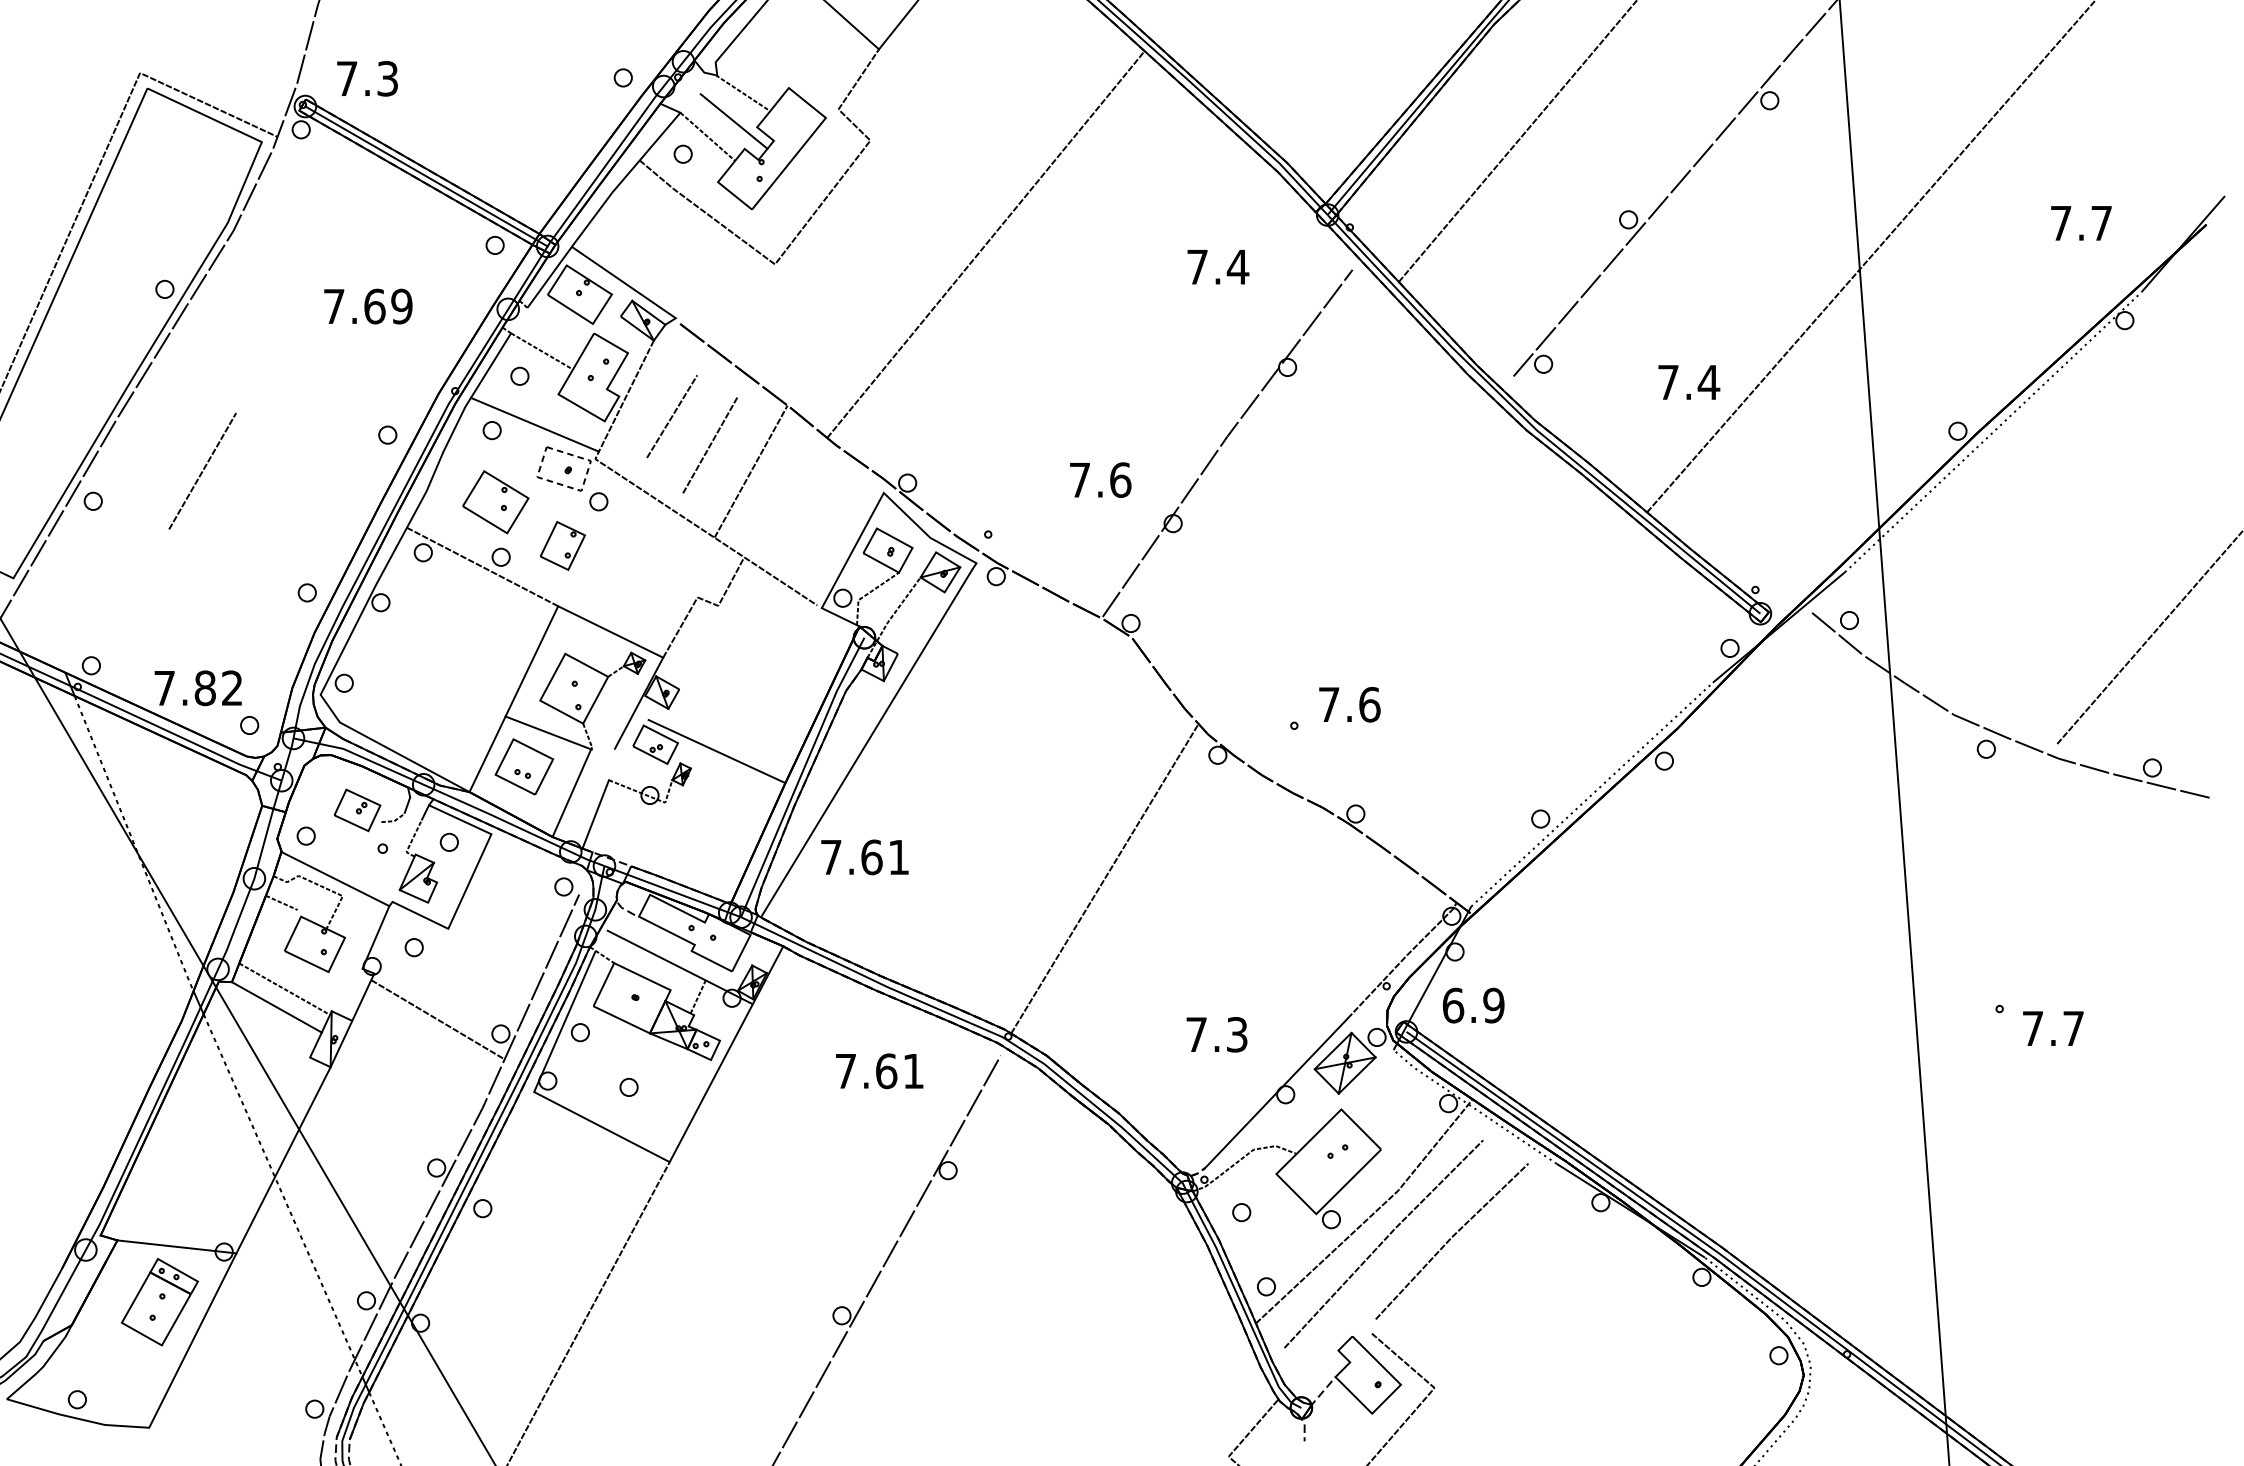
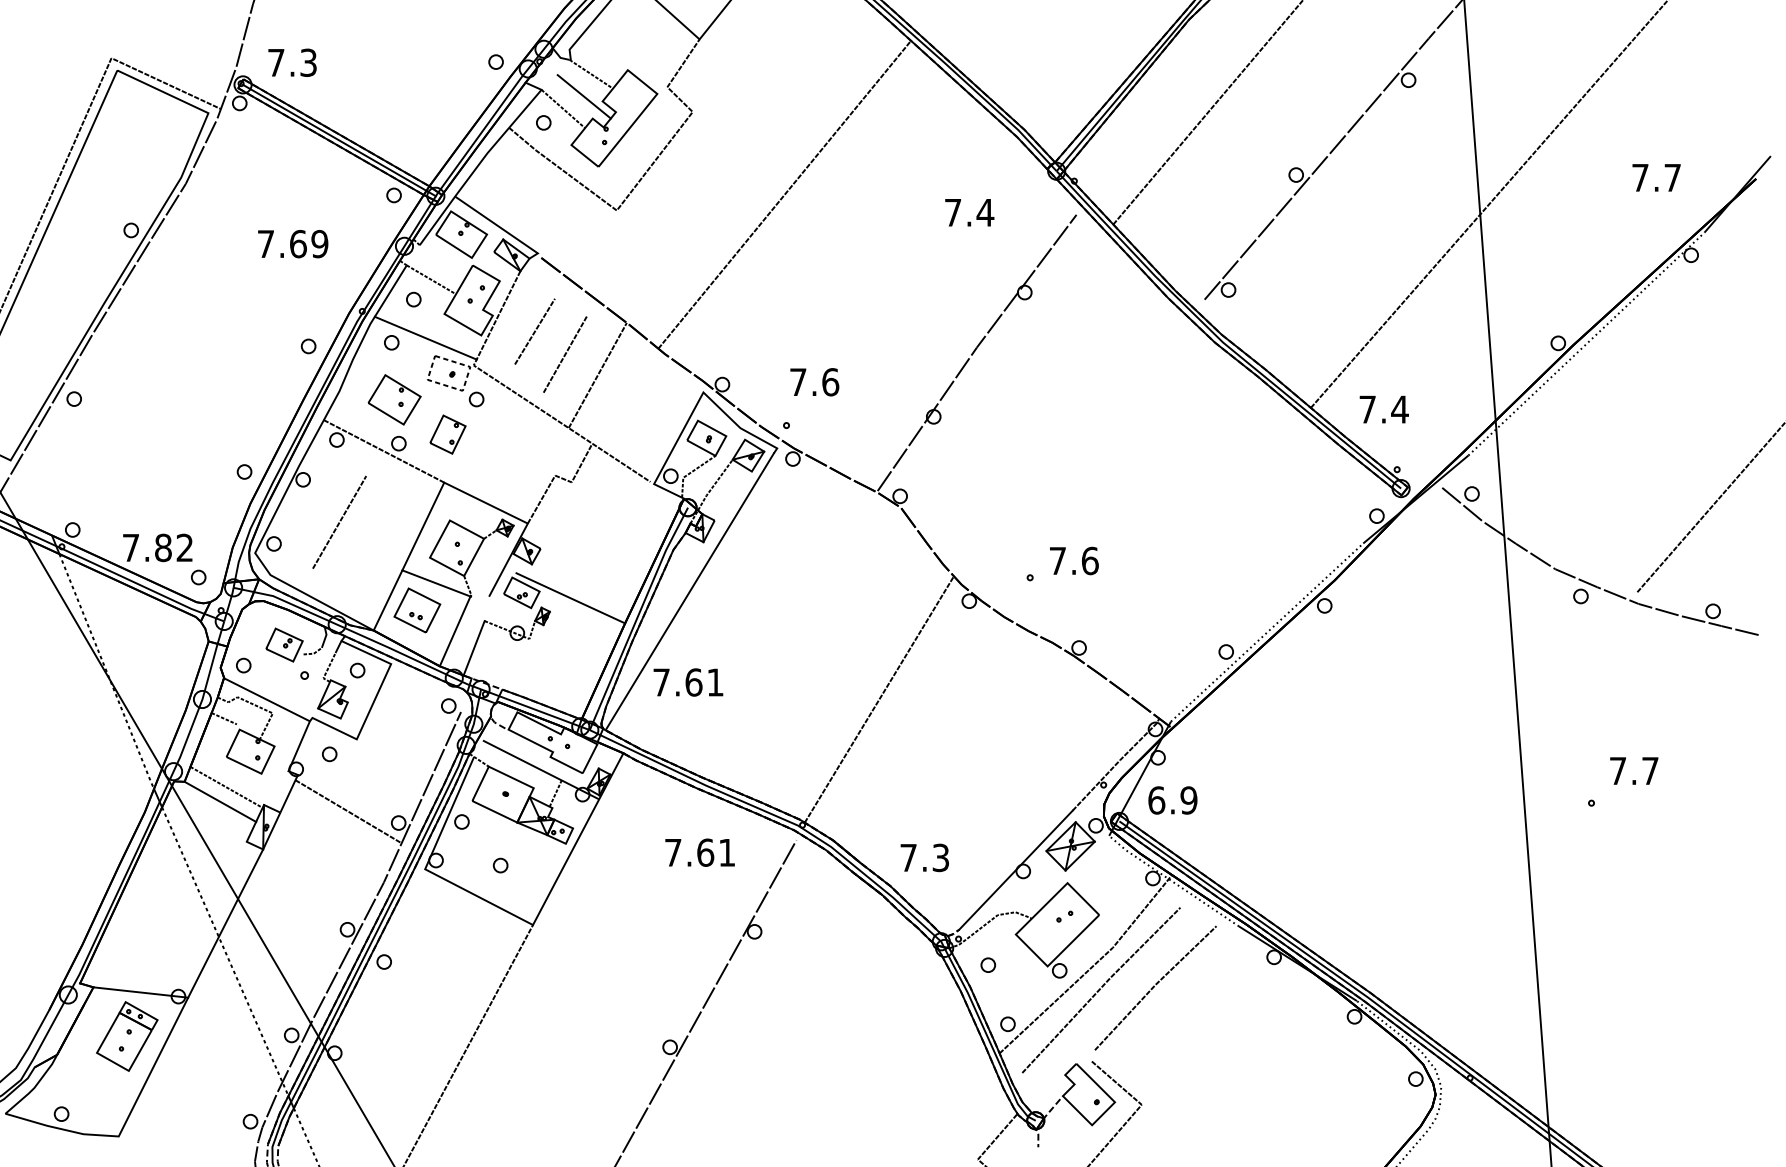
text: (1689, 382) -> (1384, 409), moved
line: (202, 471) -> (339, 522), moved
text: (1100, 479) -> (814, 381), moved
text: (2053, 1028) -> (1634, 770), moved
text: (1216, 1034) -> (924, 857), moved

